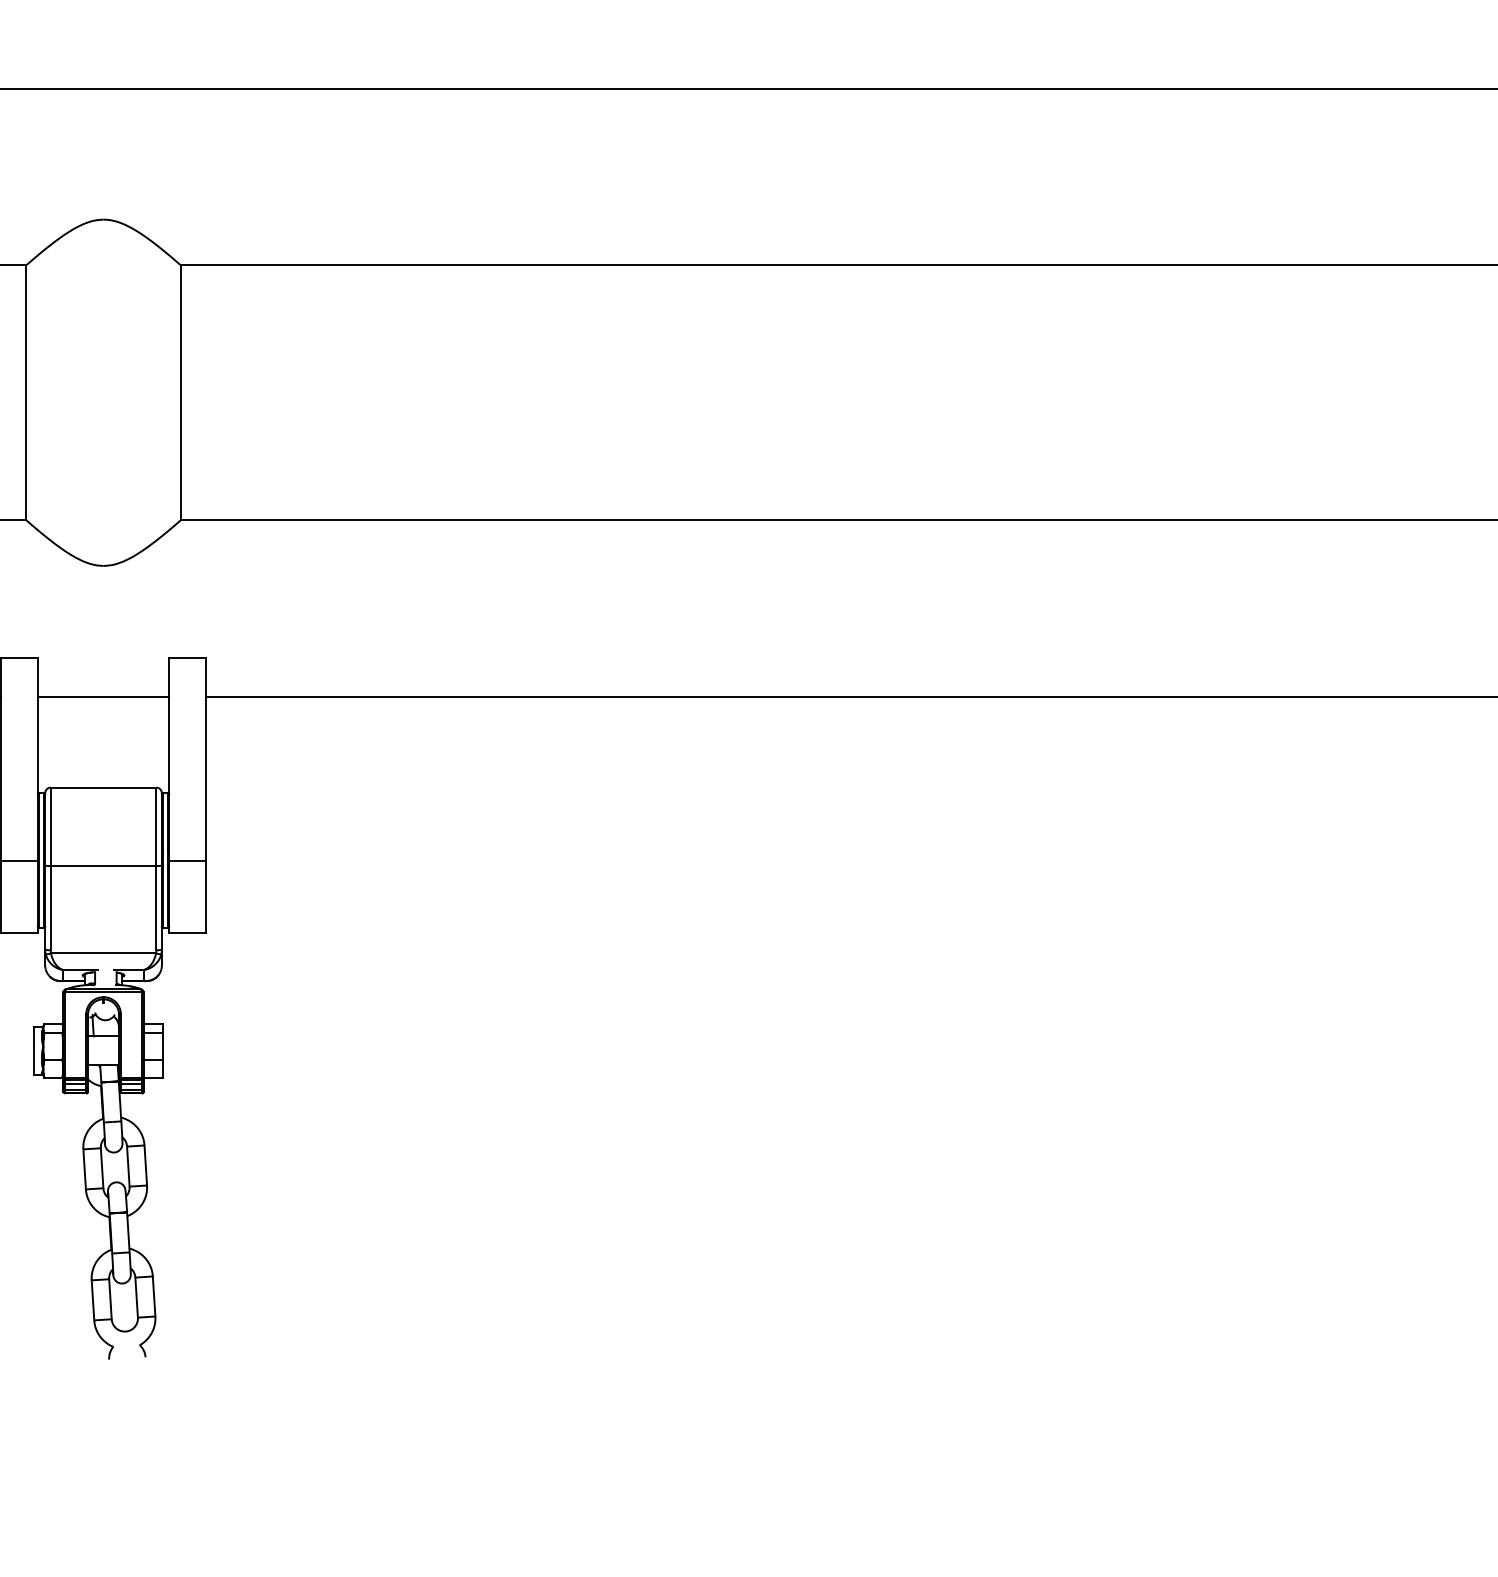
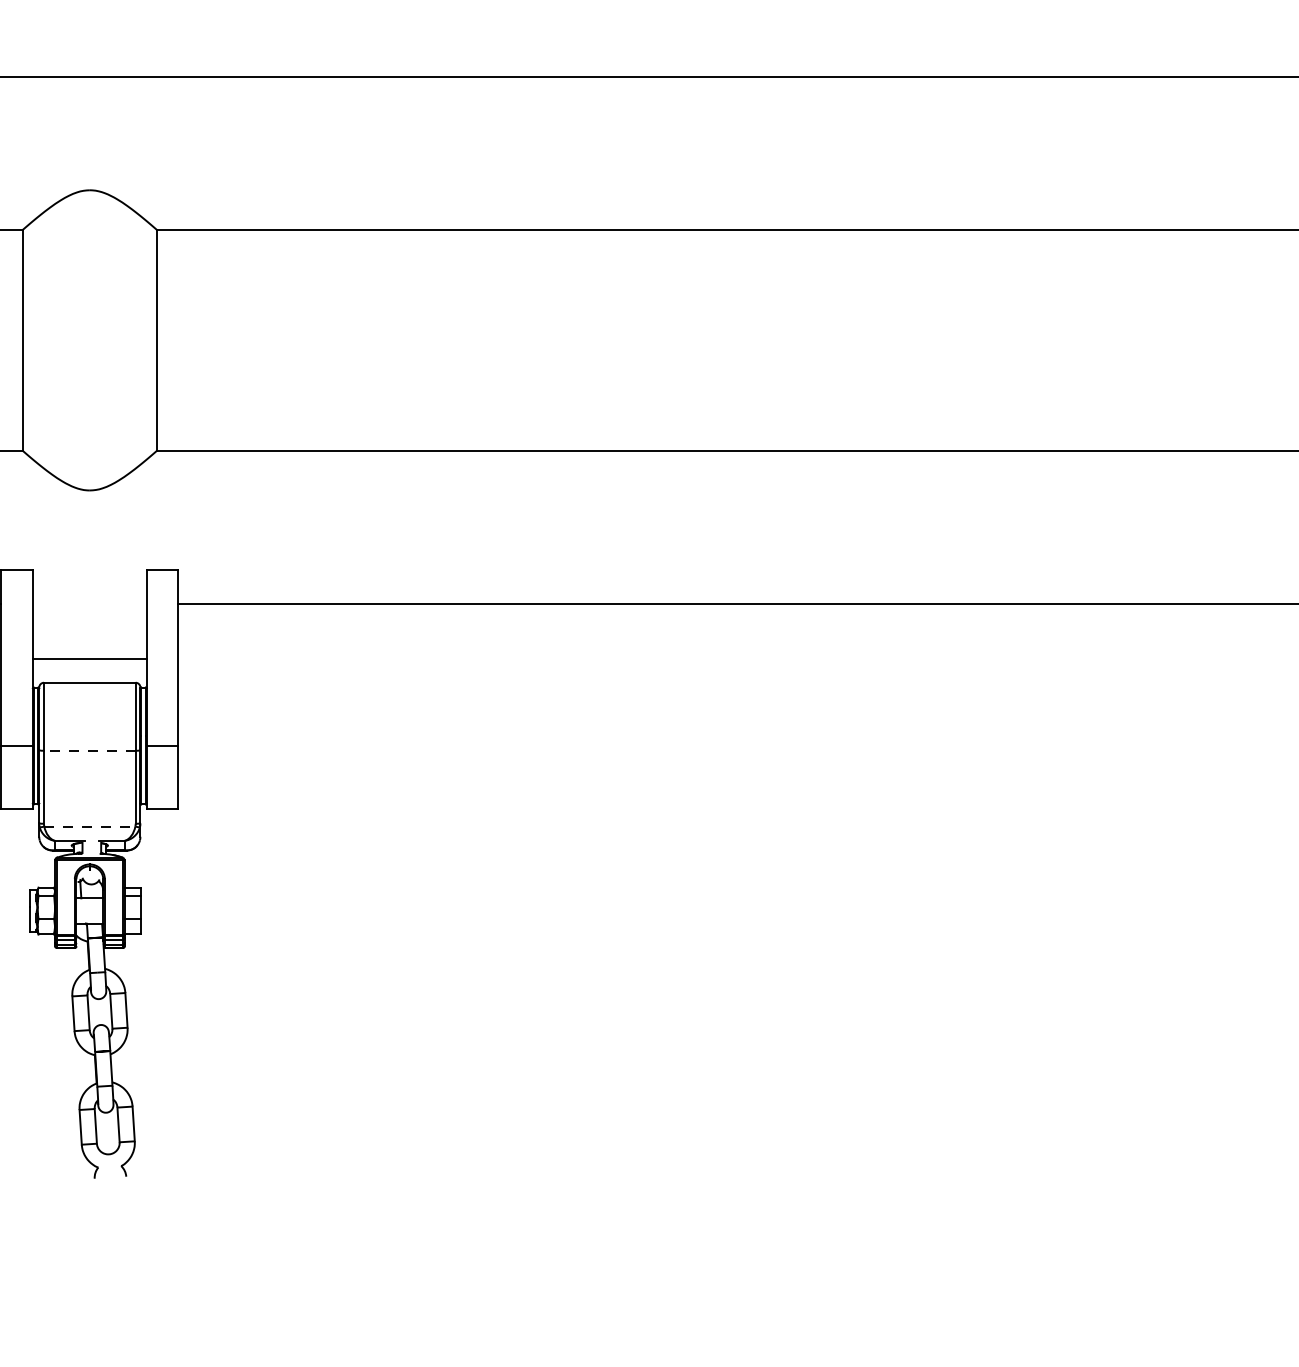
line: (103, 696) -> (89, 658), moved
line: (103, 865) -> (89, 750), solid -> dashed
line: (103, 953) -> (89, 826), solid -> dashed

